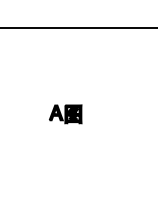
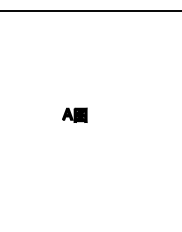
part: (65, 114) -> (74, 115), size x0.62

